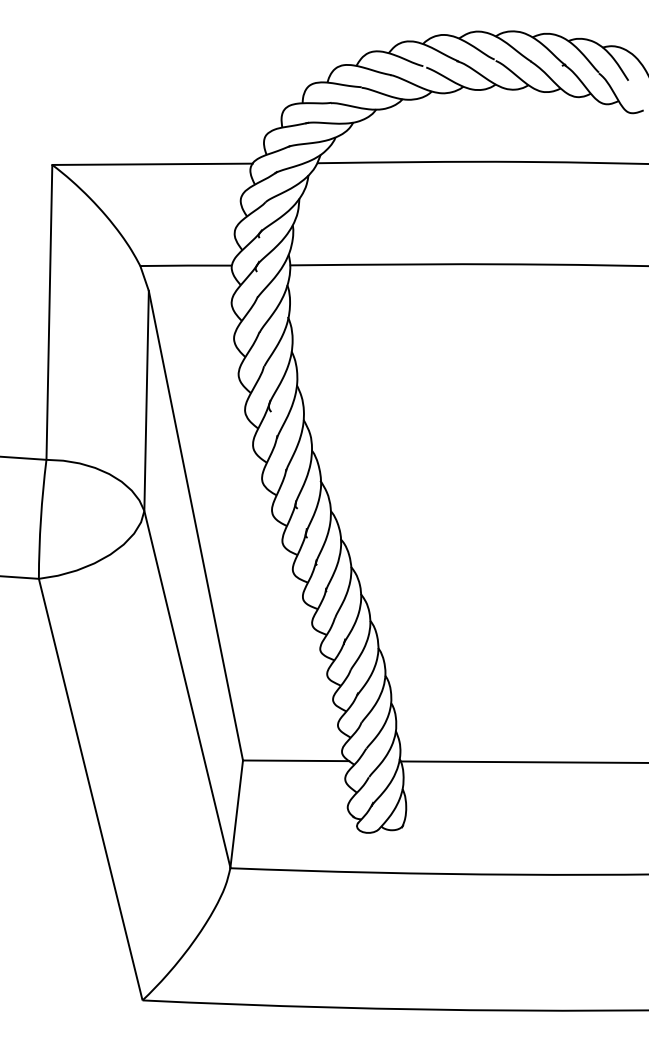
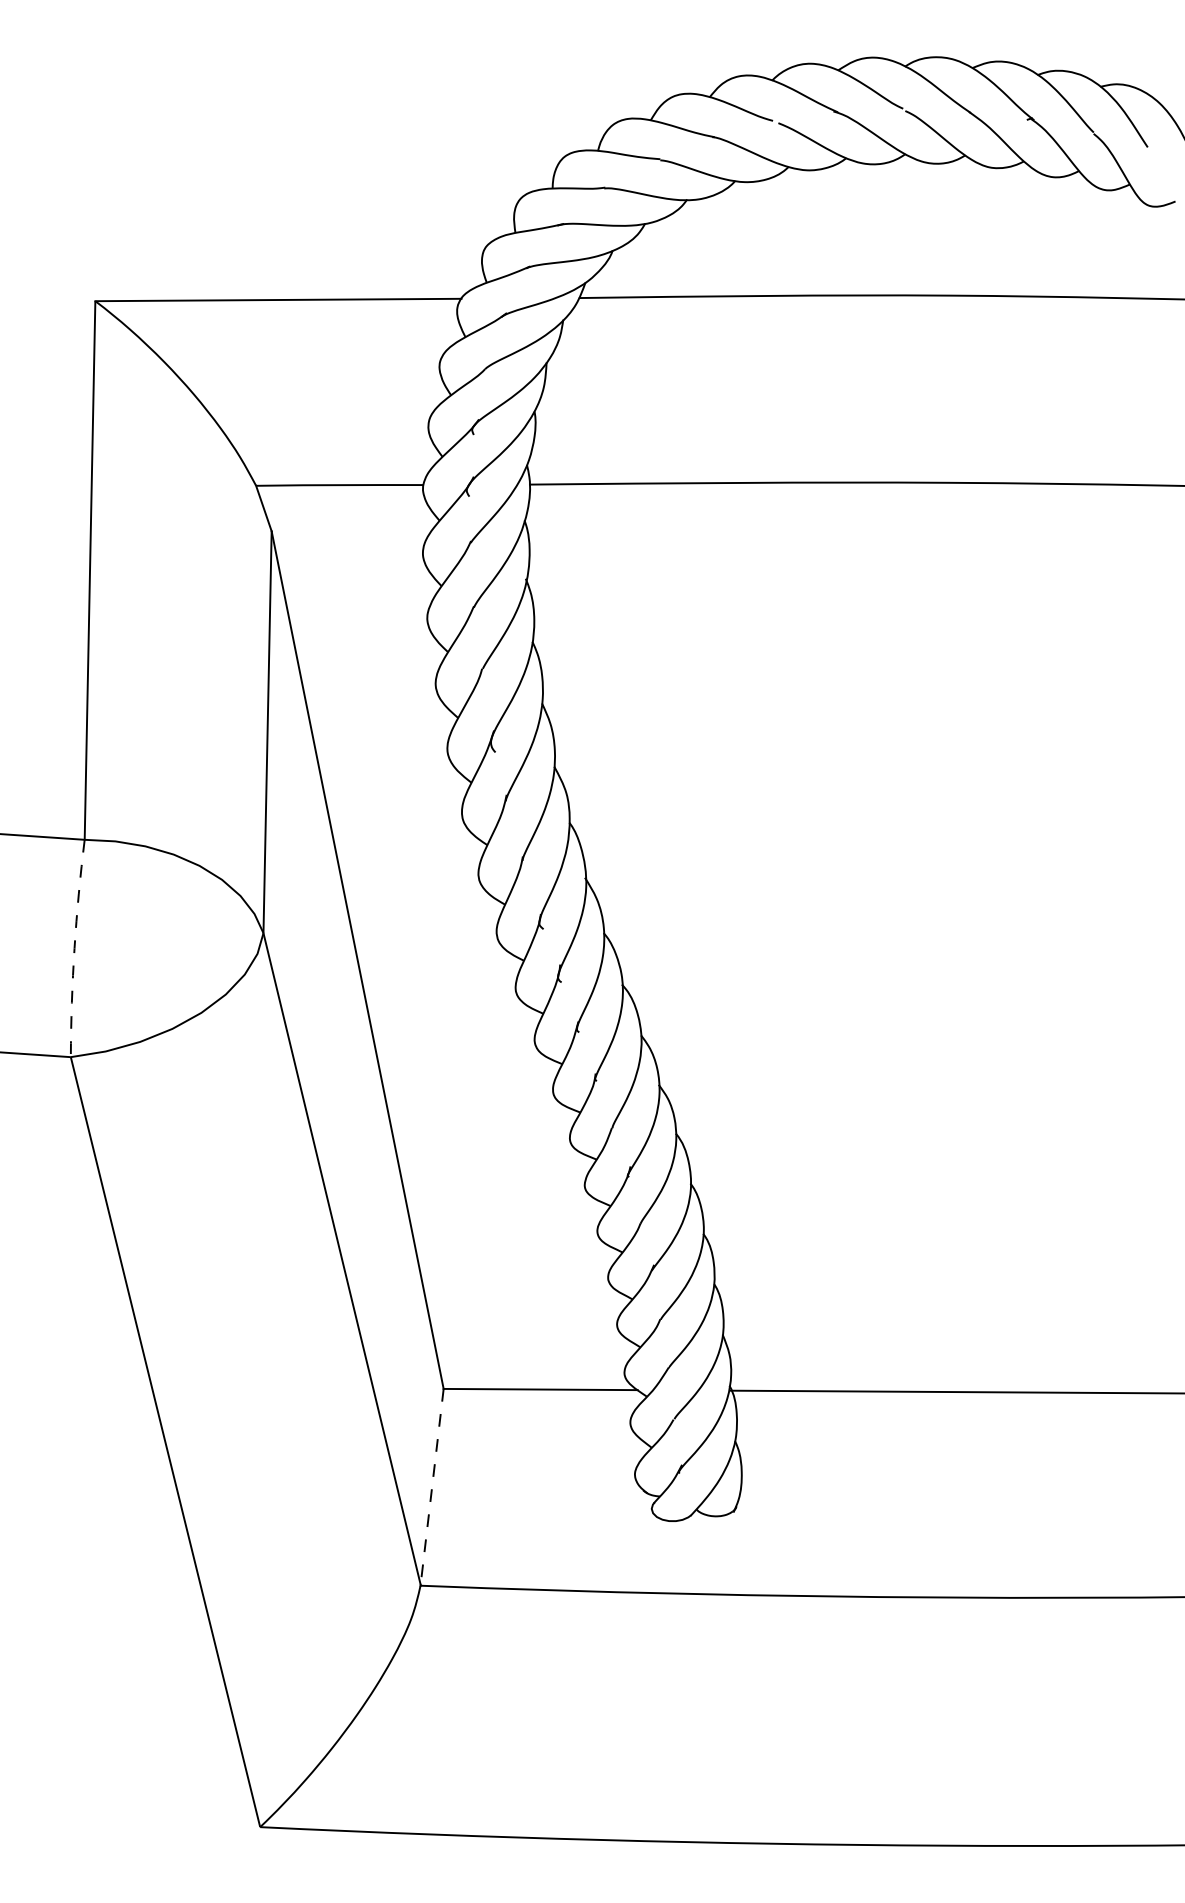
arc: (40, 519) -> (73, 948), solid -> dashed
line: (236, 814) -> (431, 1487), solid -> dashed

